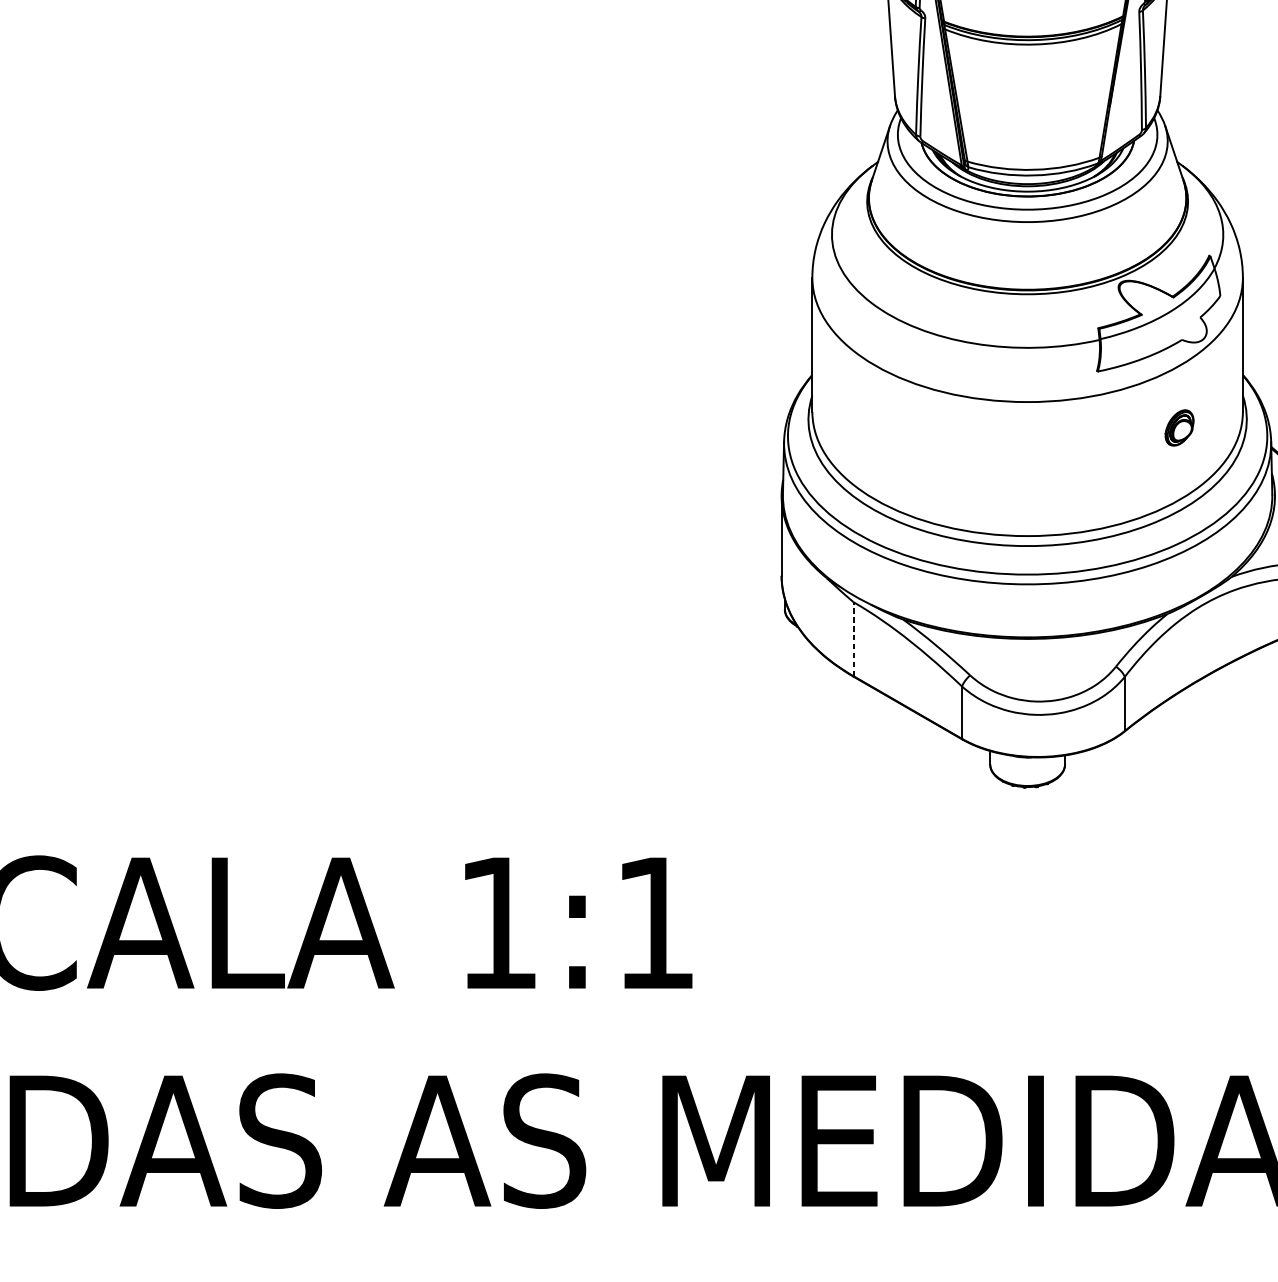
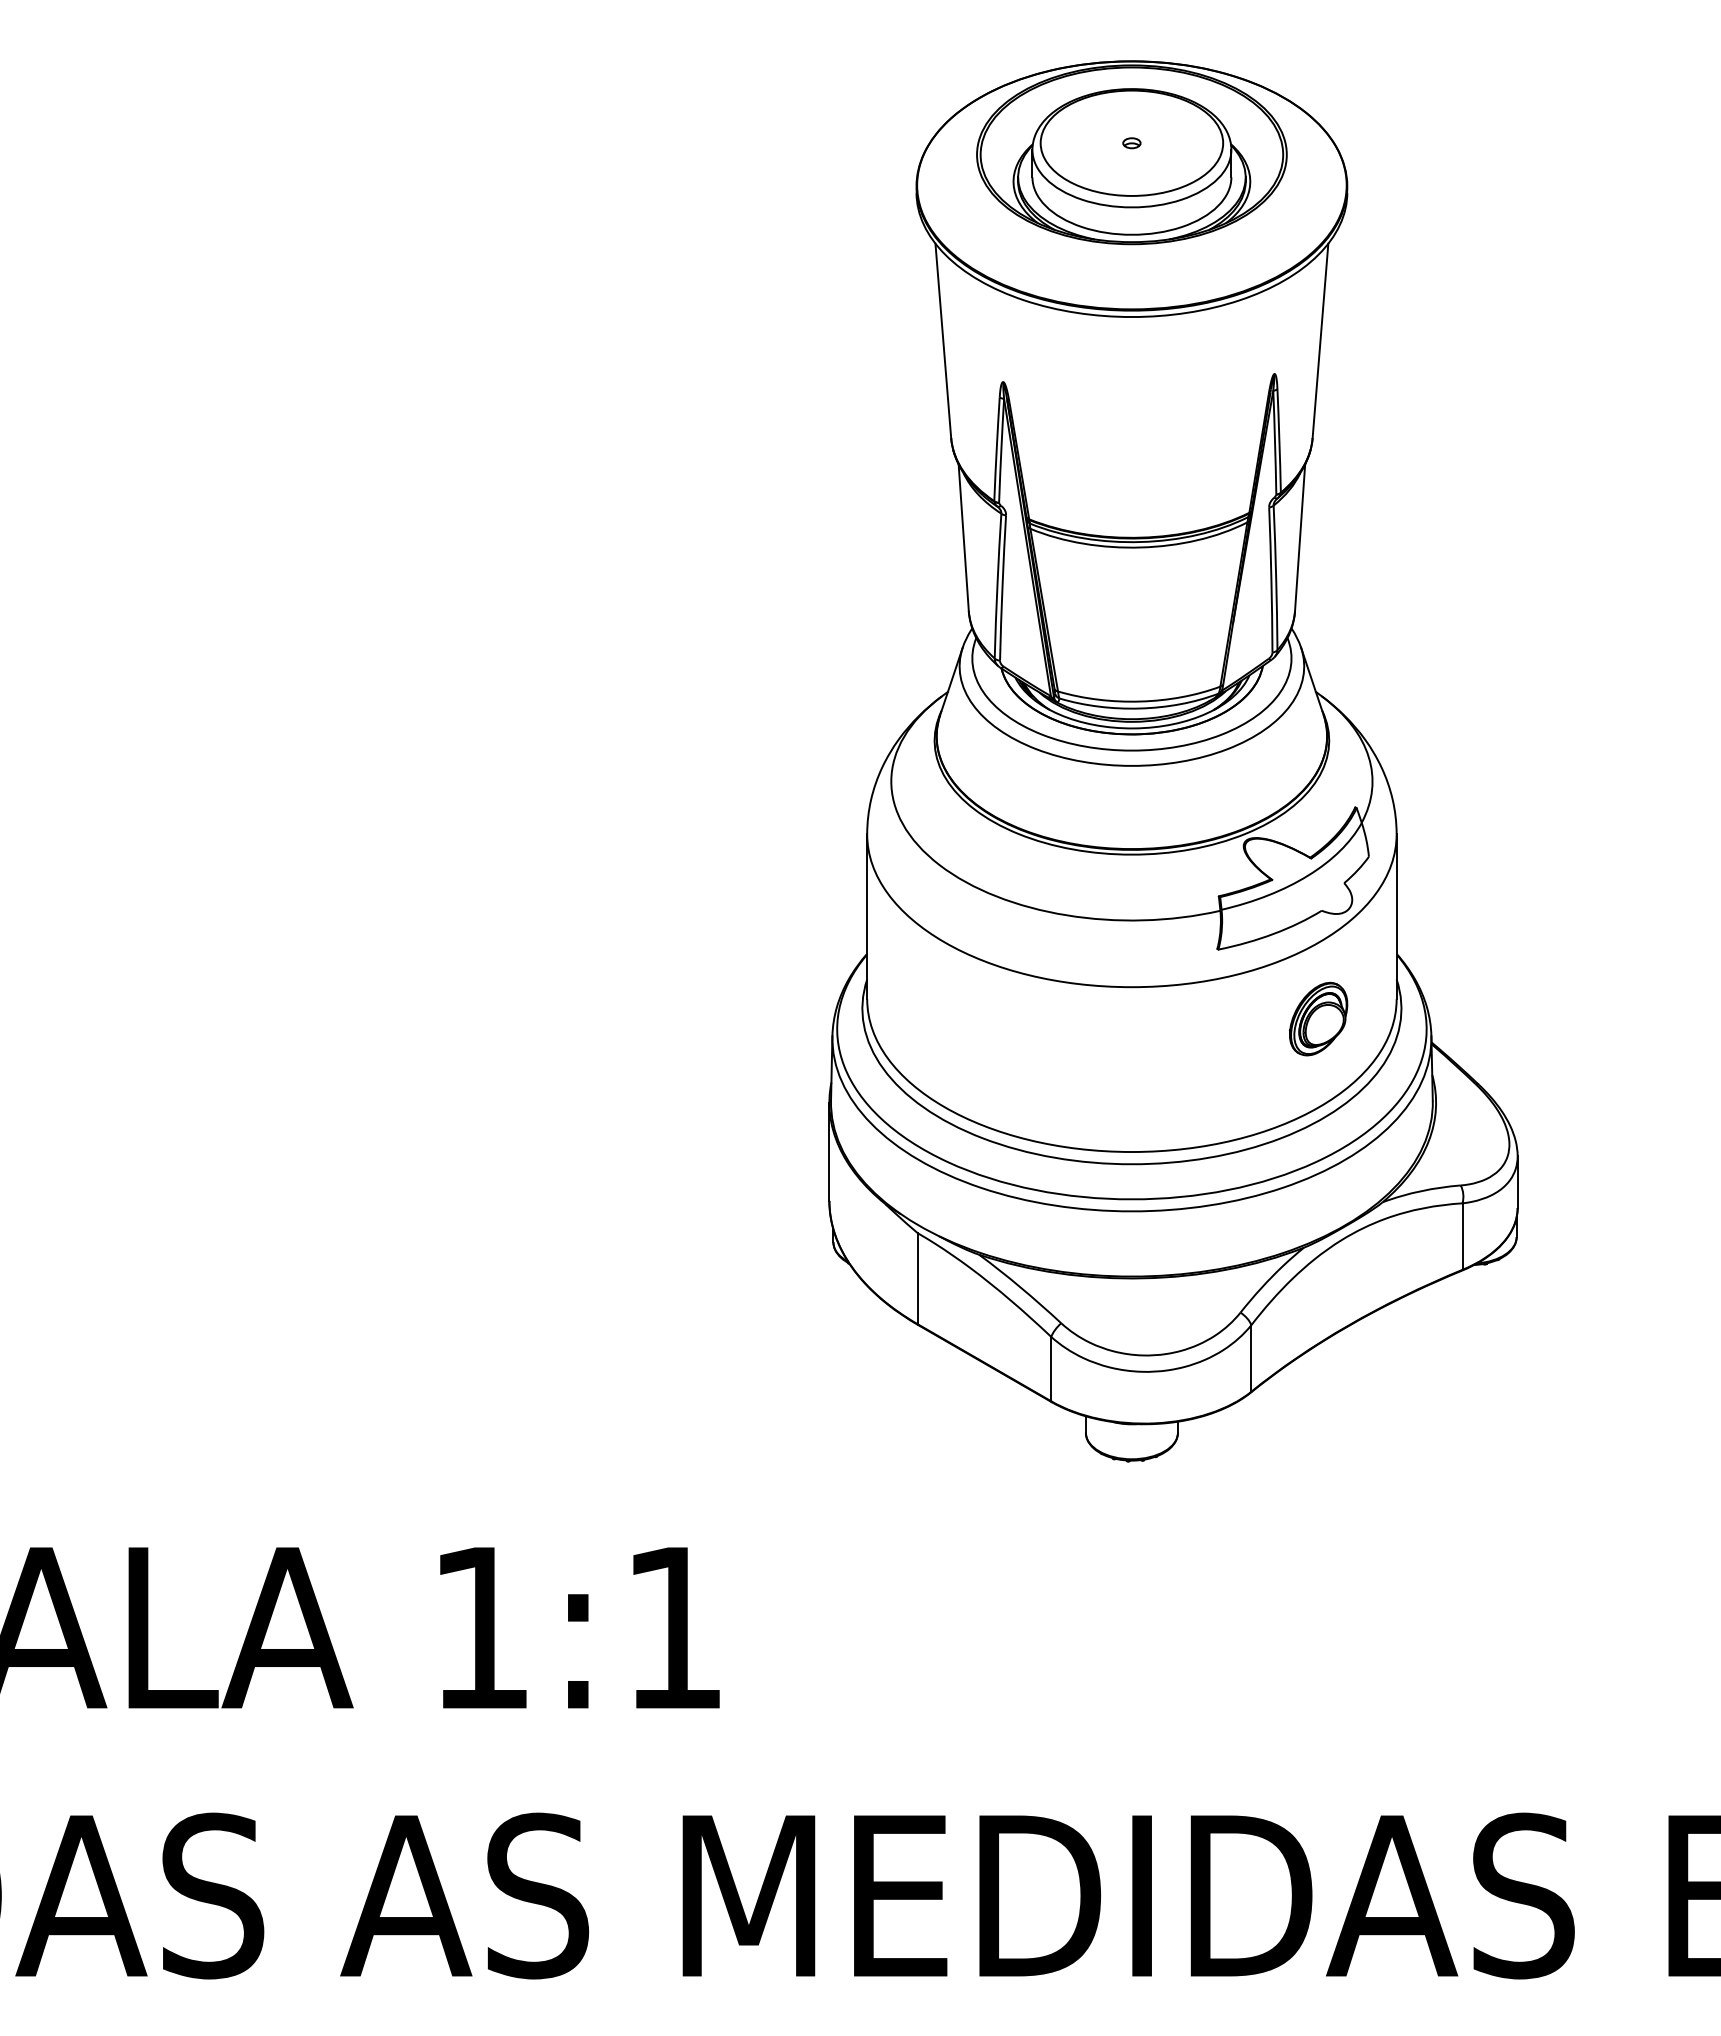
part: (1179, 427) -> (1318, 1018), size x1.67
line: (853, 638) -> (917, 1278), dashed -> solid

